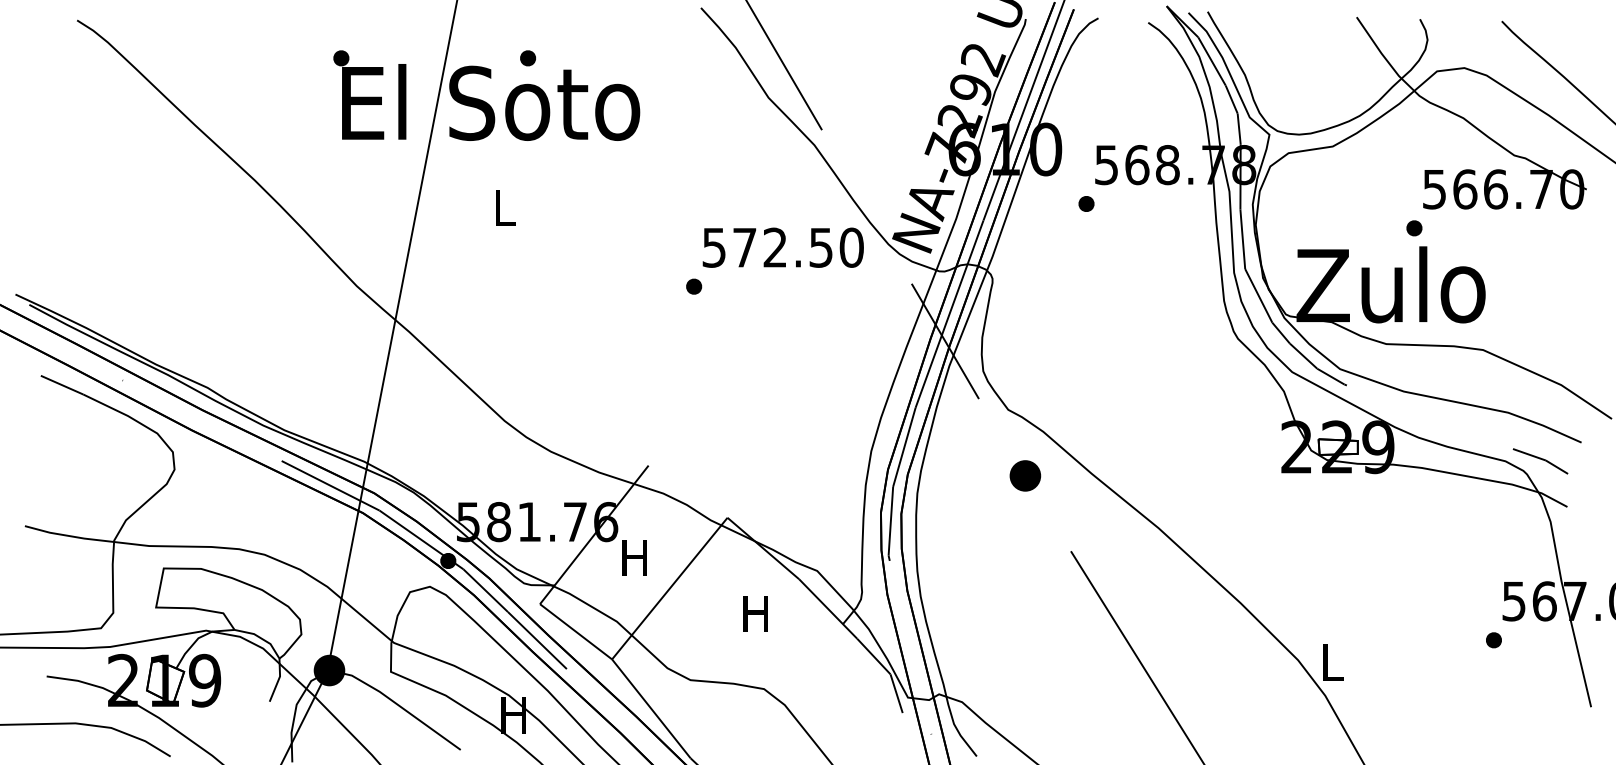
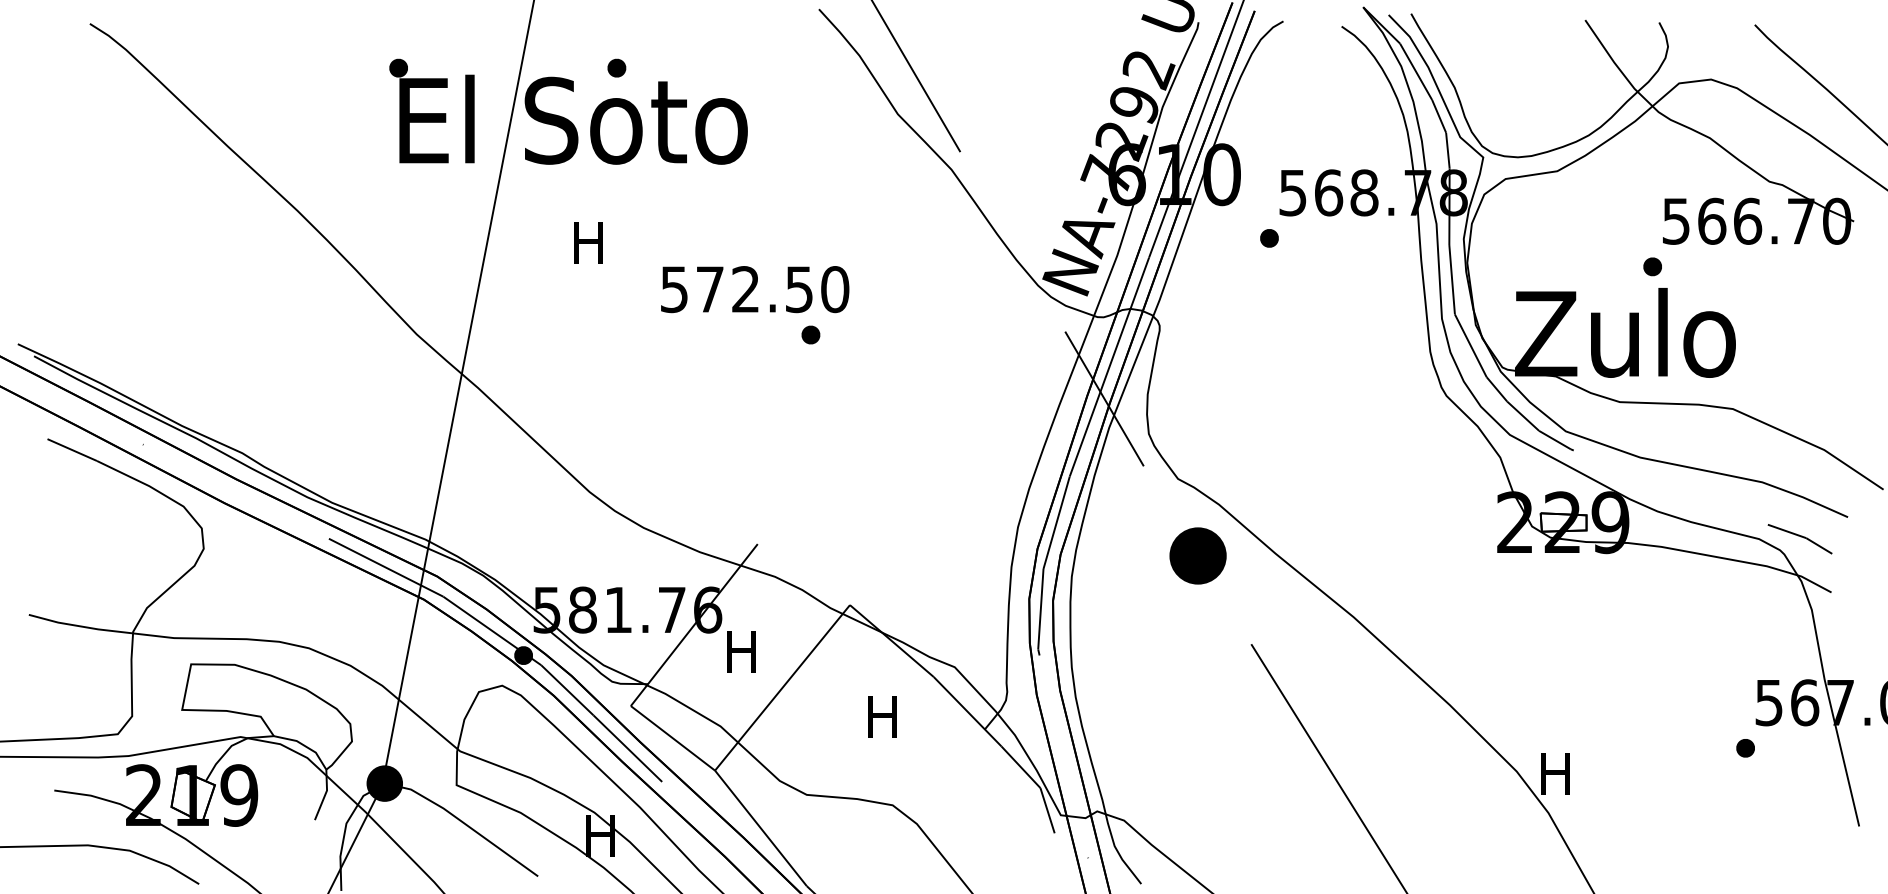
text: (503, 207) -> (588, 242), L -> H
text: (783, 247) -> (755, 289), moved
part: (1024, 476) -> (1197, 556), size x1.6
text: (1331, 661) -> (1555, 773), L -> H

